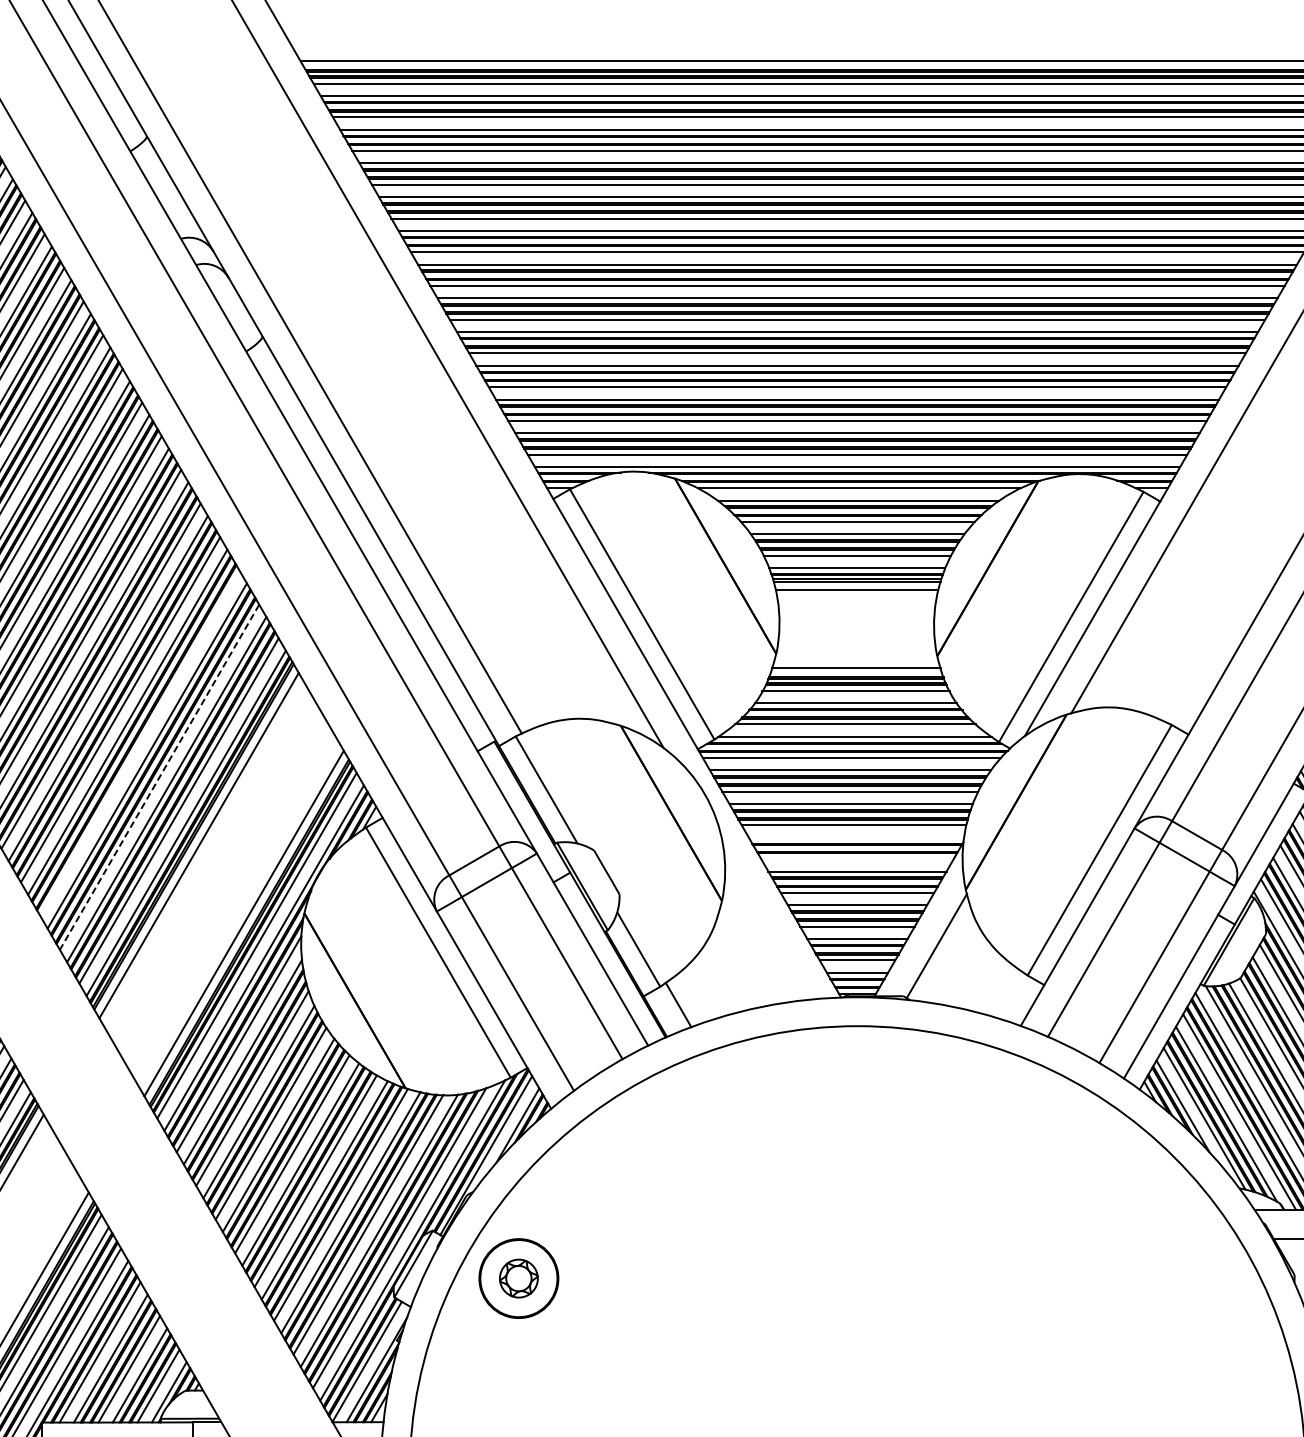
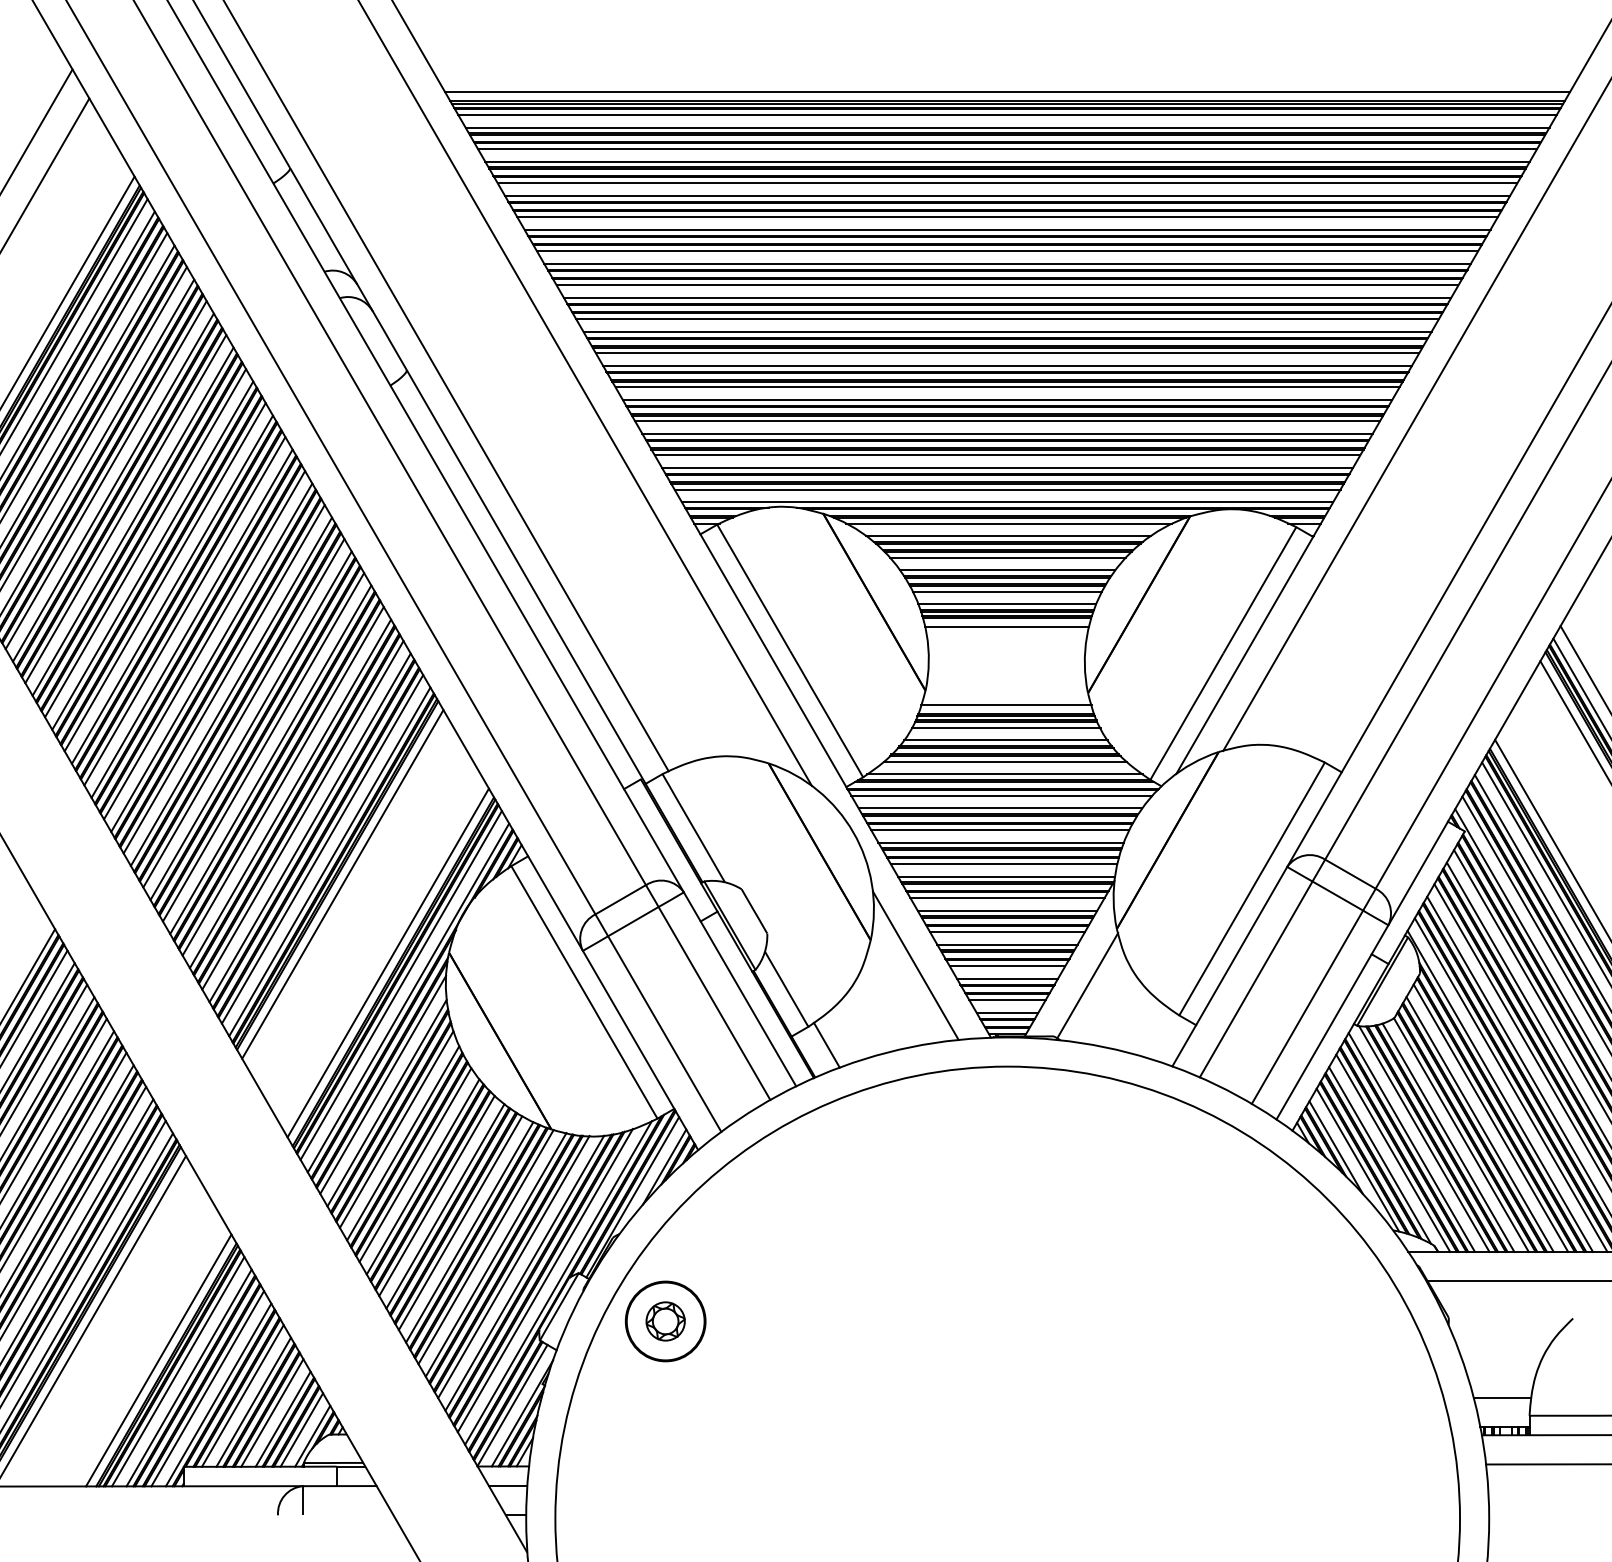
line: (139, 743) -> (282, 781), added
line: (159, 777) -> (302, 815), dashed -> solid
line: (856, 837) -> (1006, 876), added
line: (857, 859) -> (1007, 898), added
line: (766, 926) -> (915, 965), added

